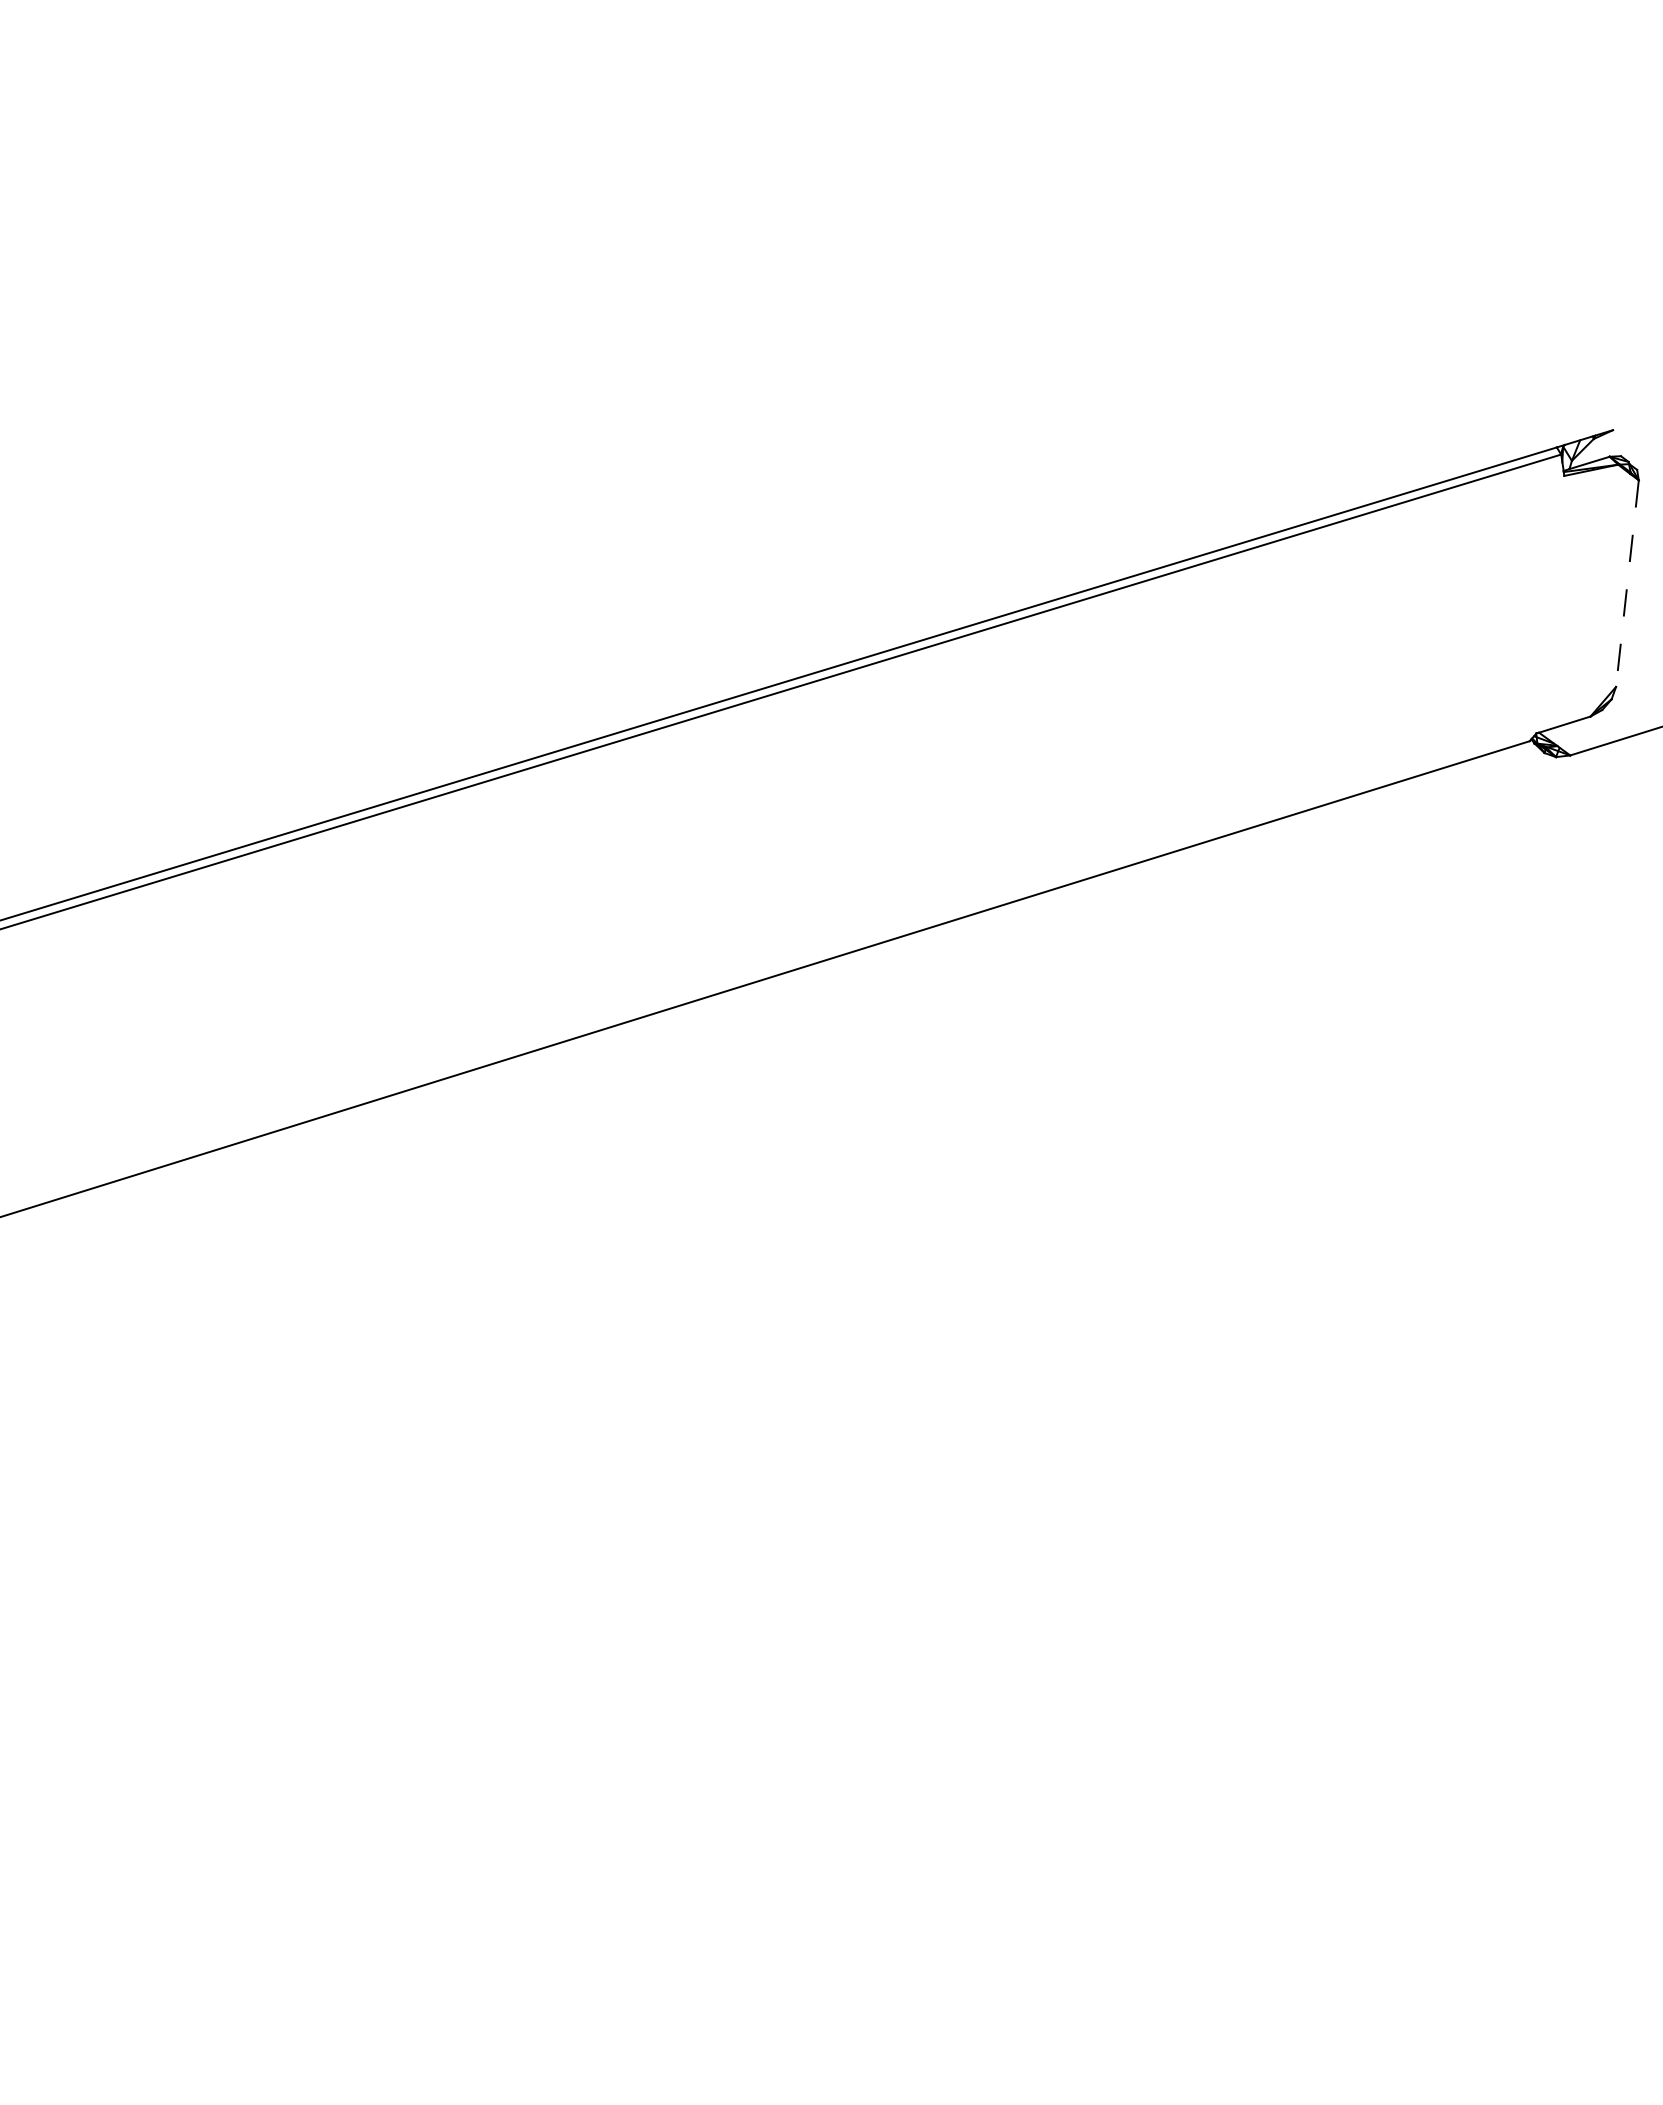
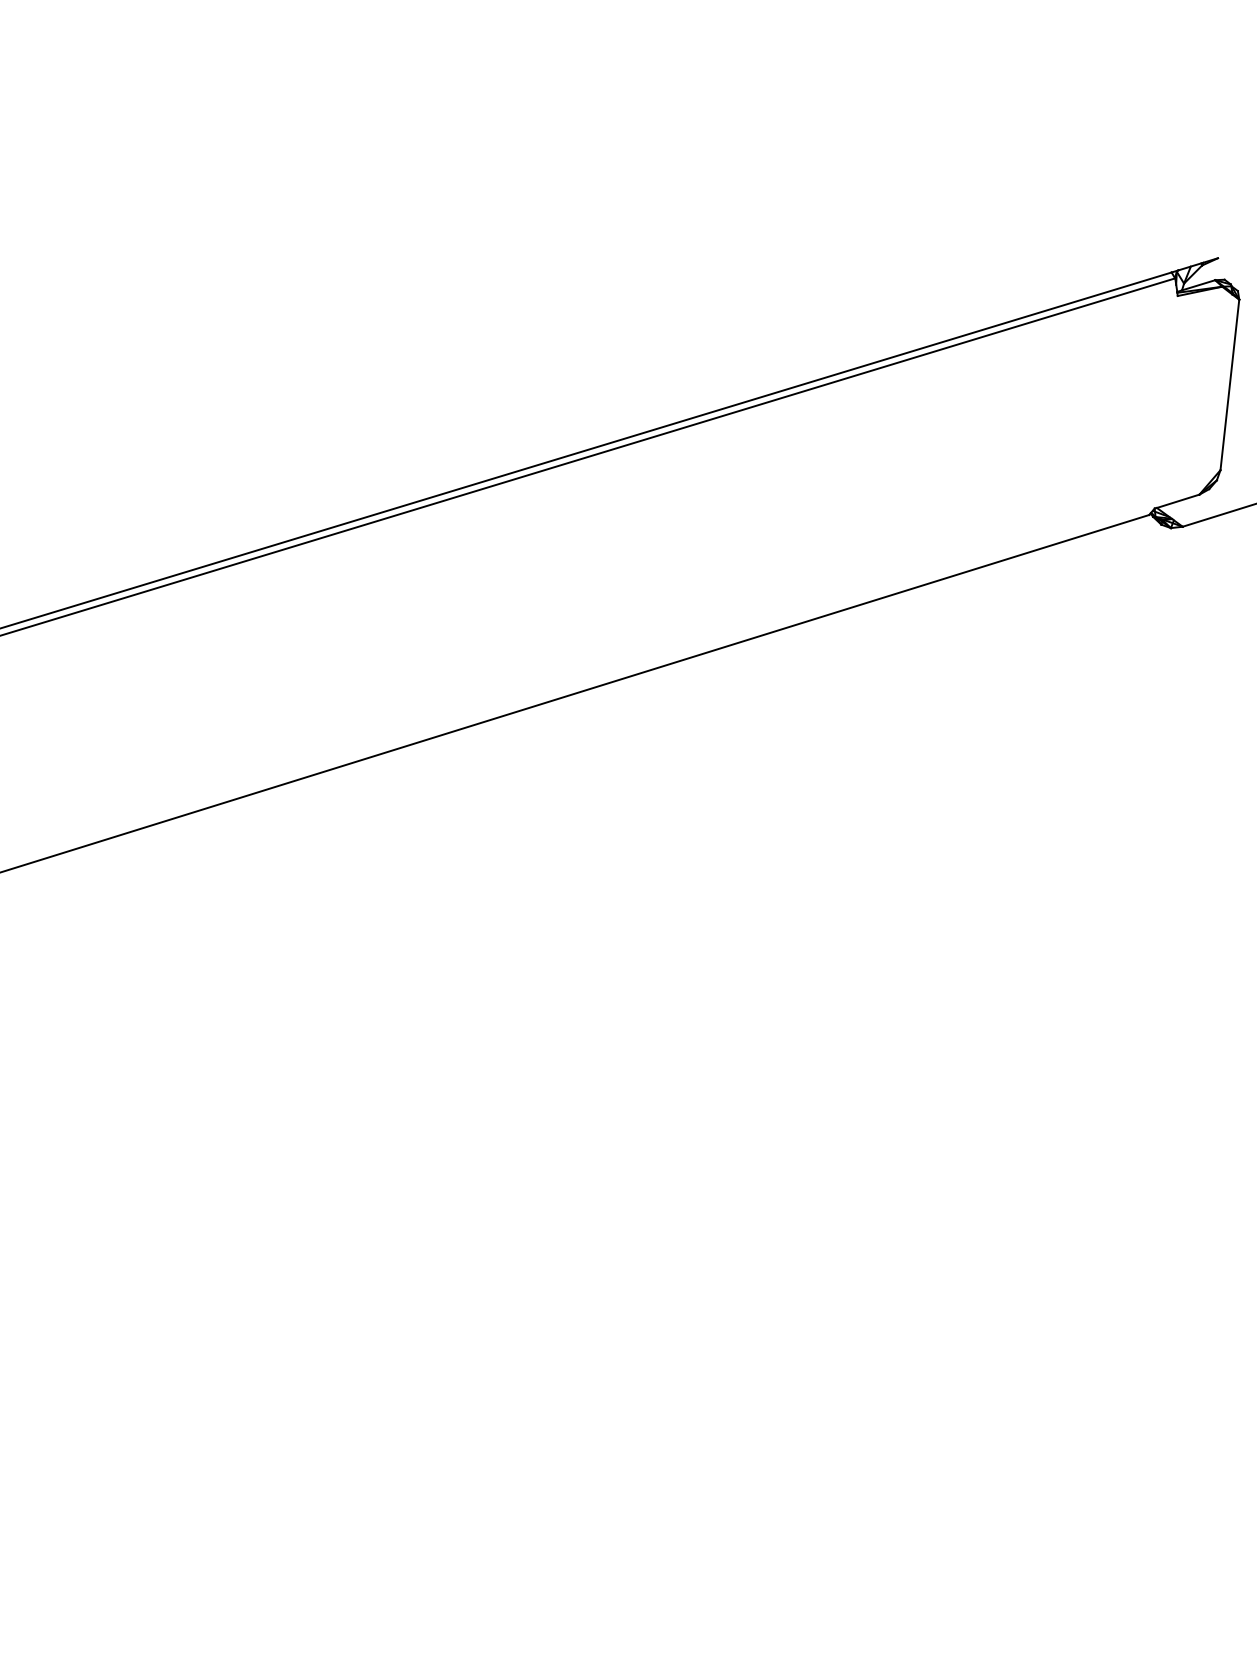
line: (1627, 583) -> (1229, 384), dashed -> solid

